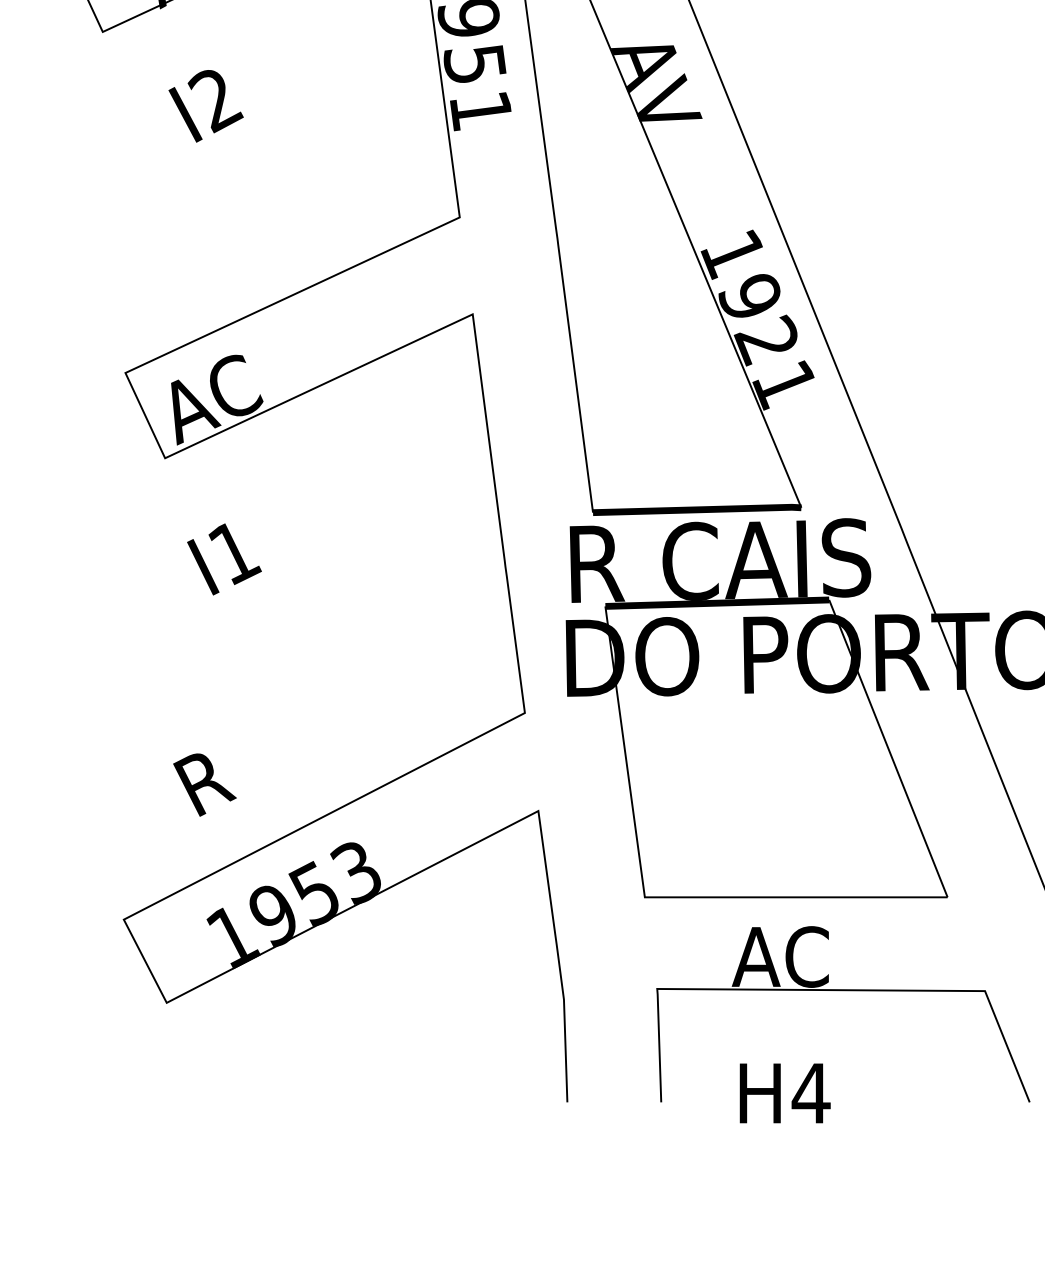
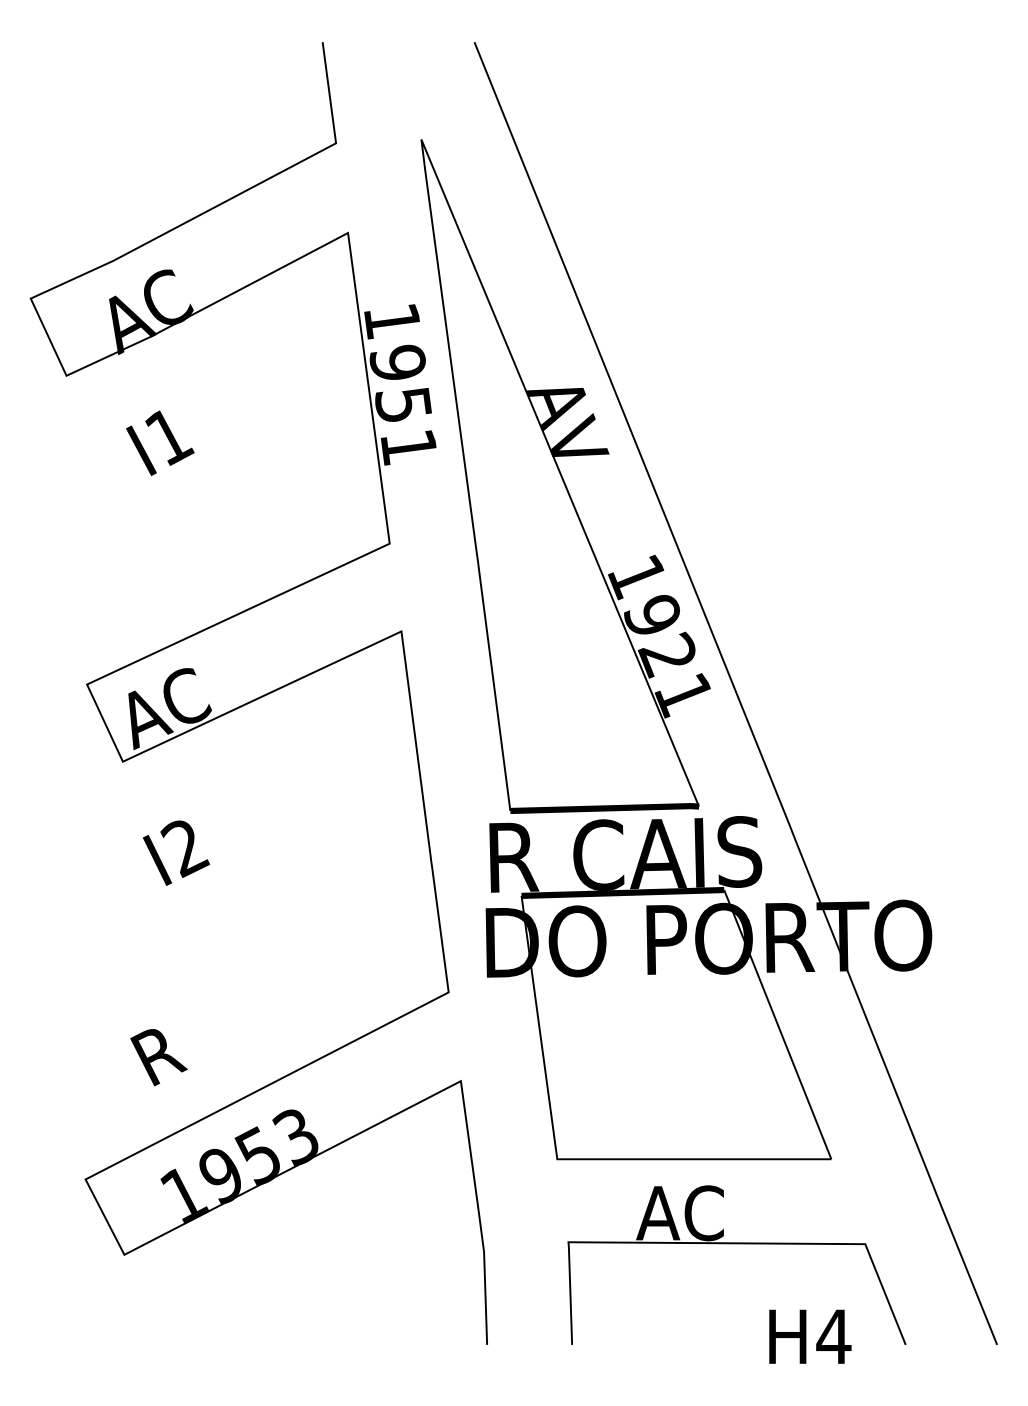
text: (215, 101) -> (168, 438), I2 -> I1
text: (234, 554) -> (185, 848), I1 -> I2
text: (785, 1093) -> (810, 1336), moved

